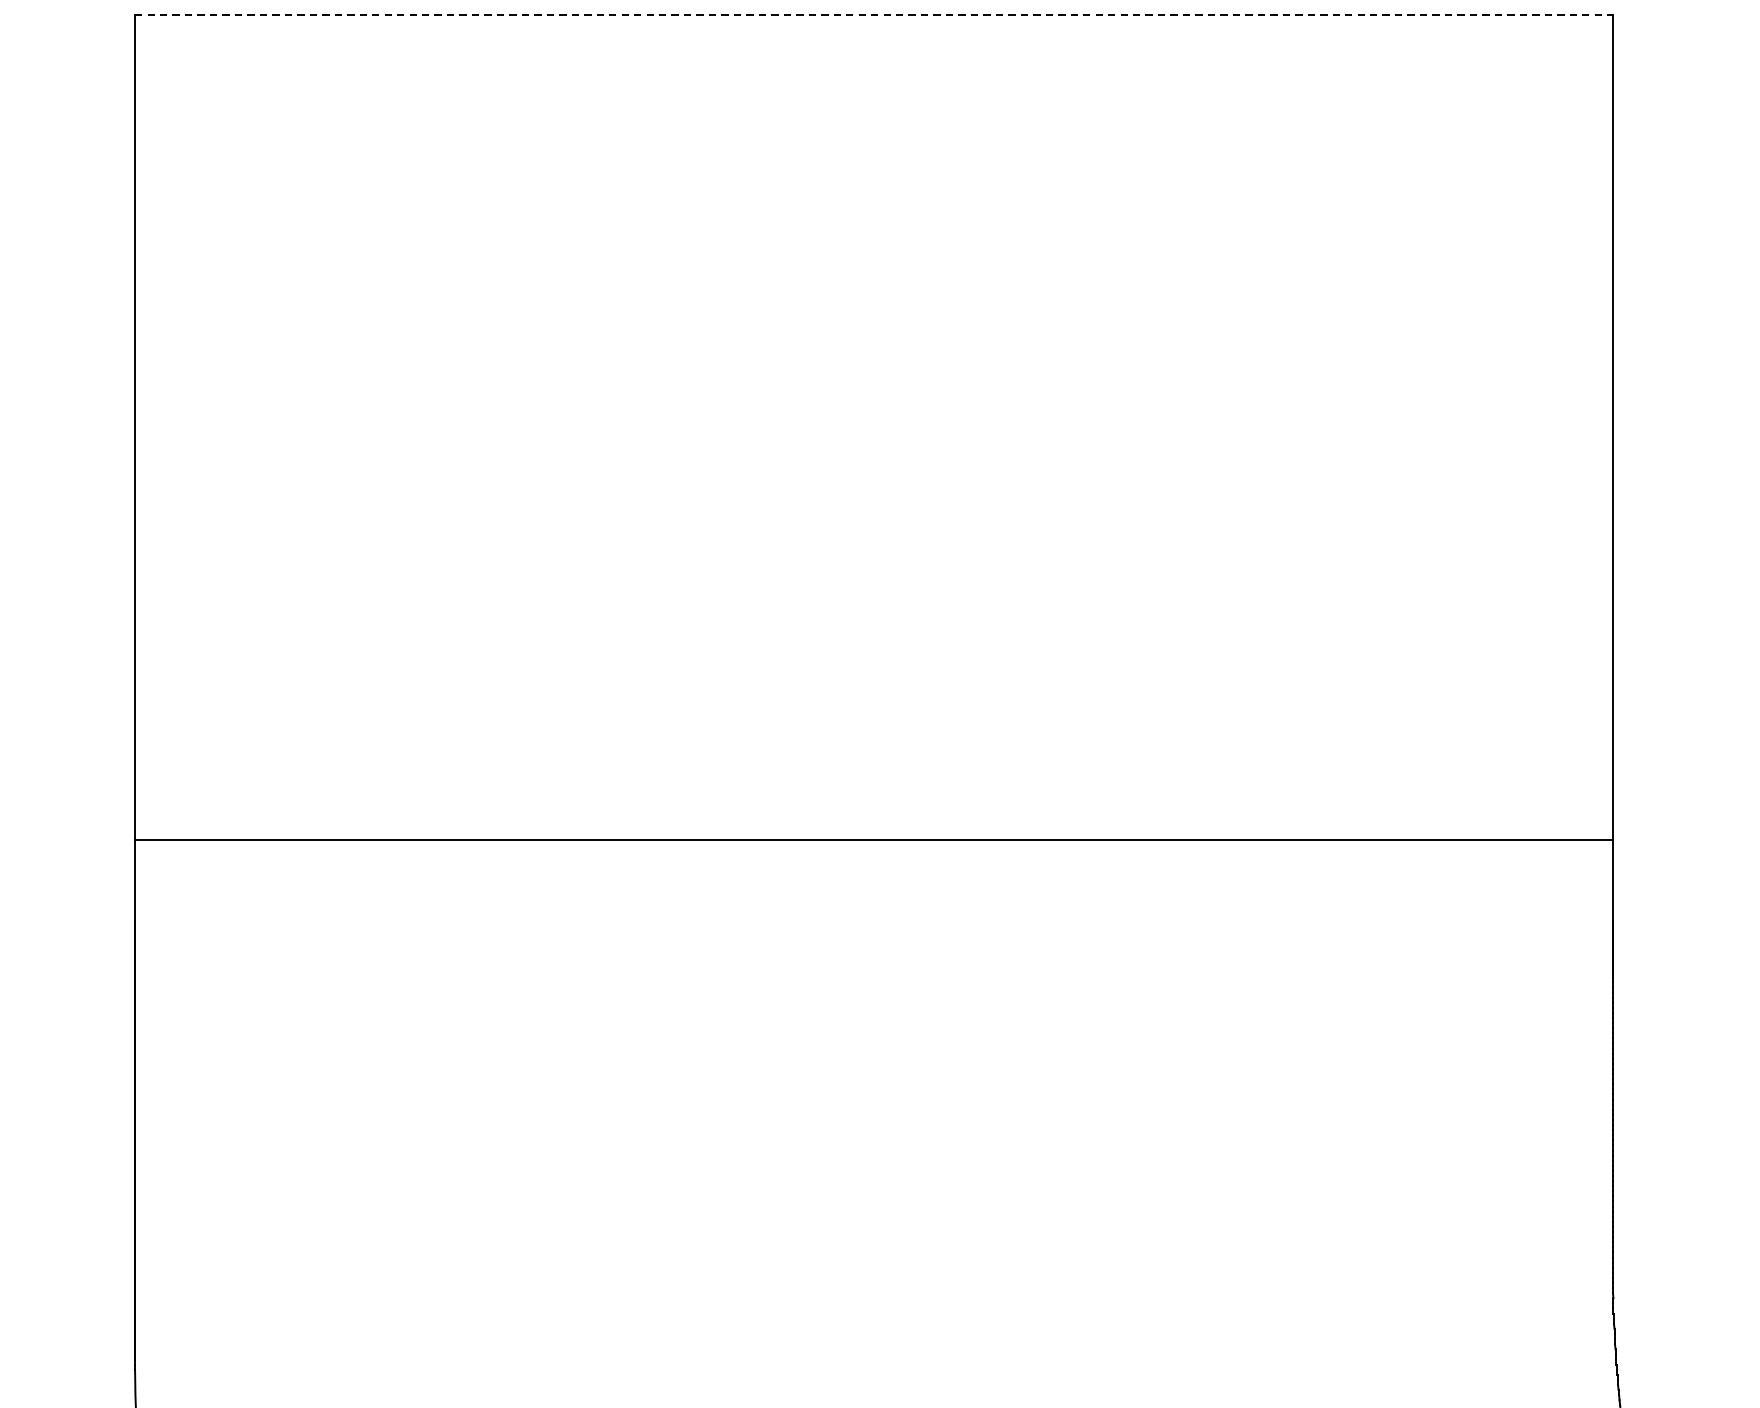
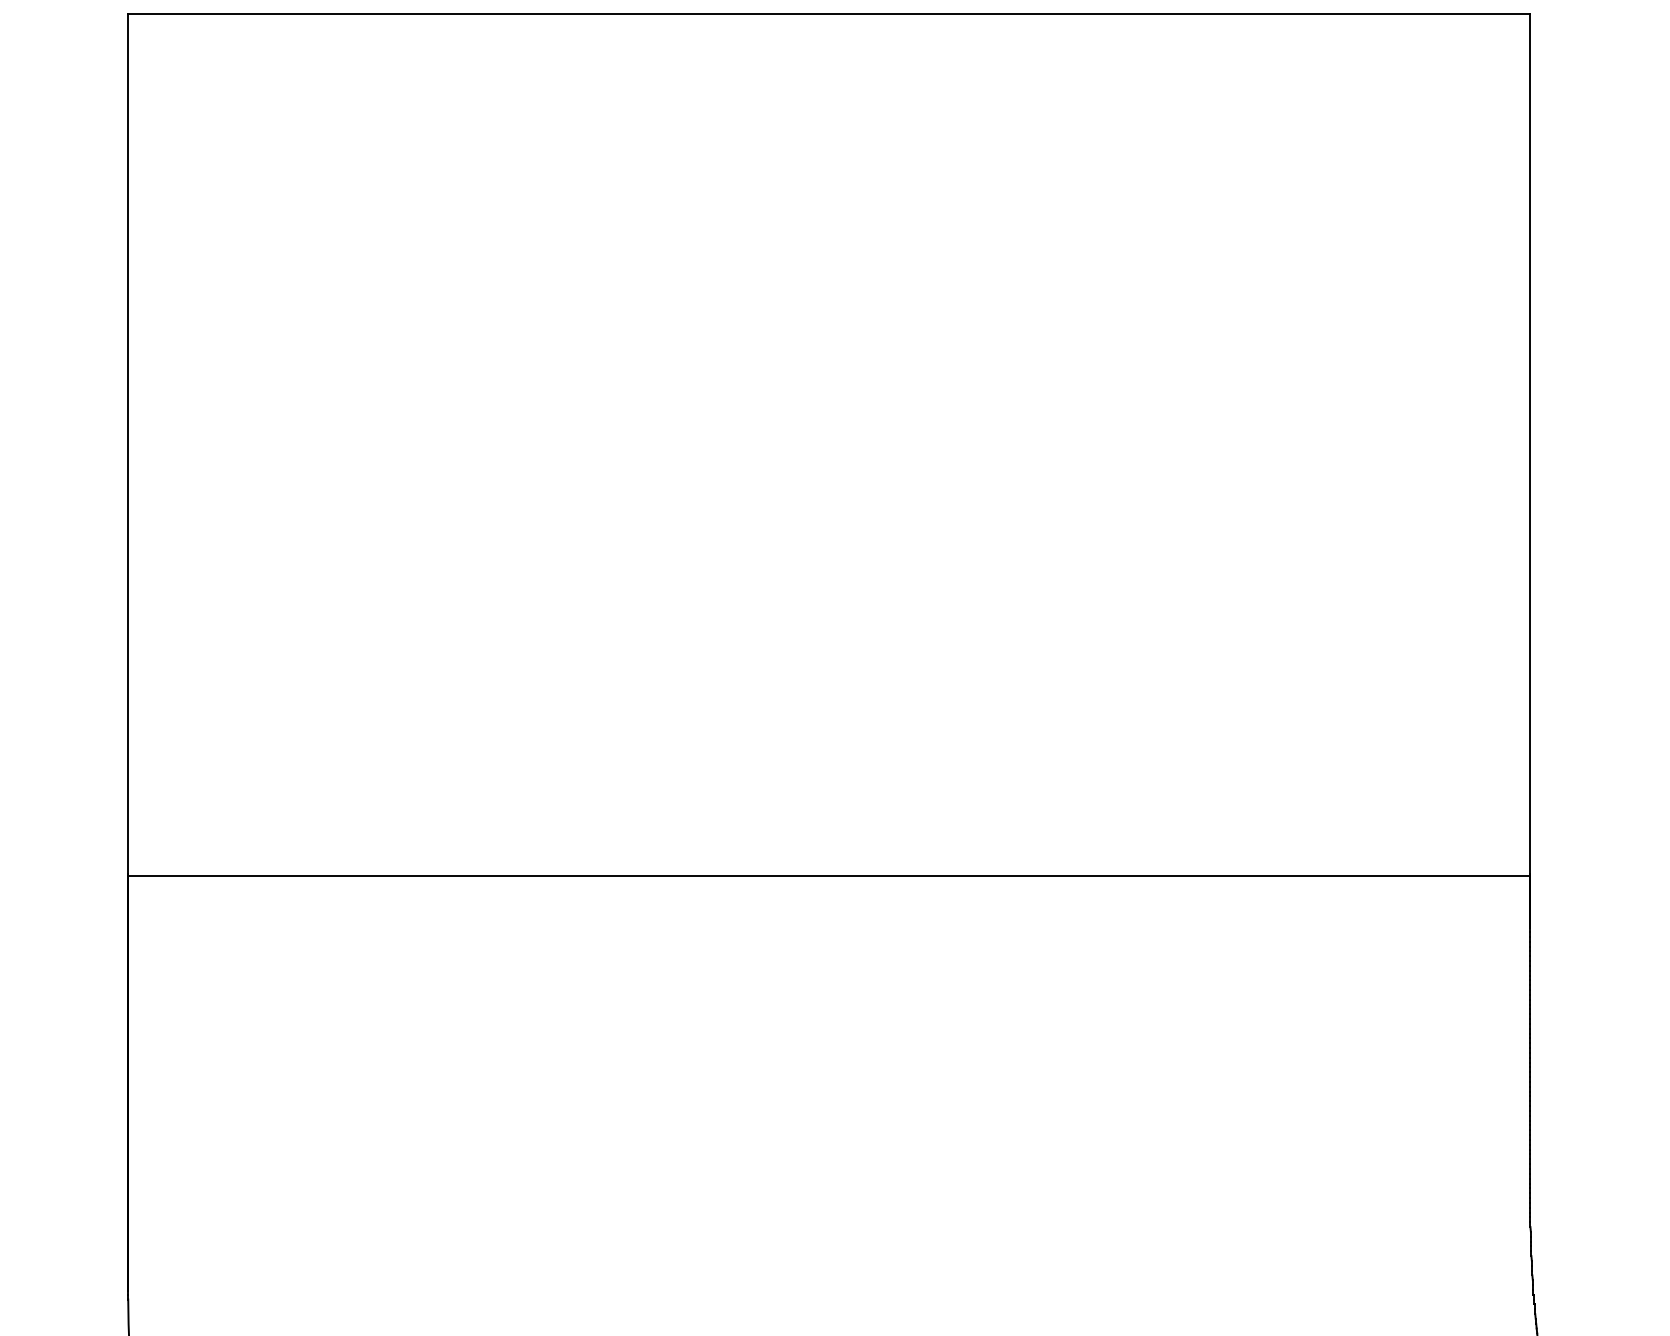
line: (874, 15) -> (829, 14), dashed -> solid
line: (874, 840) -> (829, 876), moved

